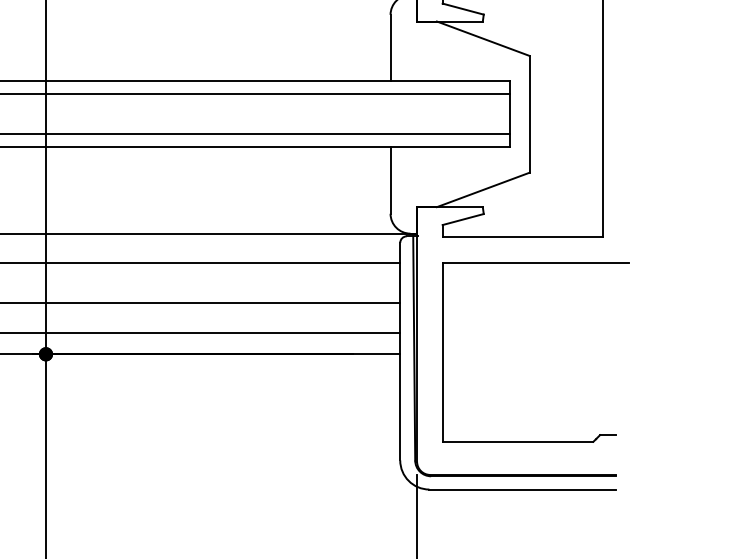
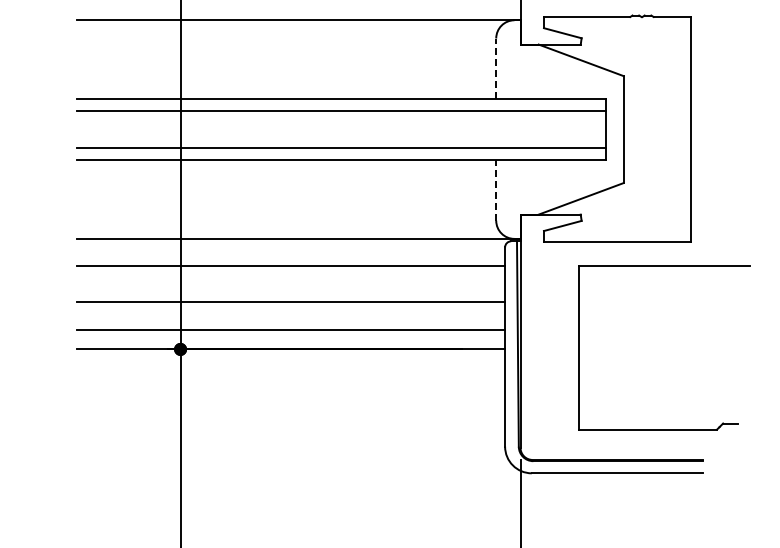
line: (390, 47) -> (496, 68), solid -> dashed
line: (390, 179) -> (496, 189), solid -> dashed
part: (536, 263) -> (664, 266), moved

